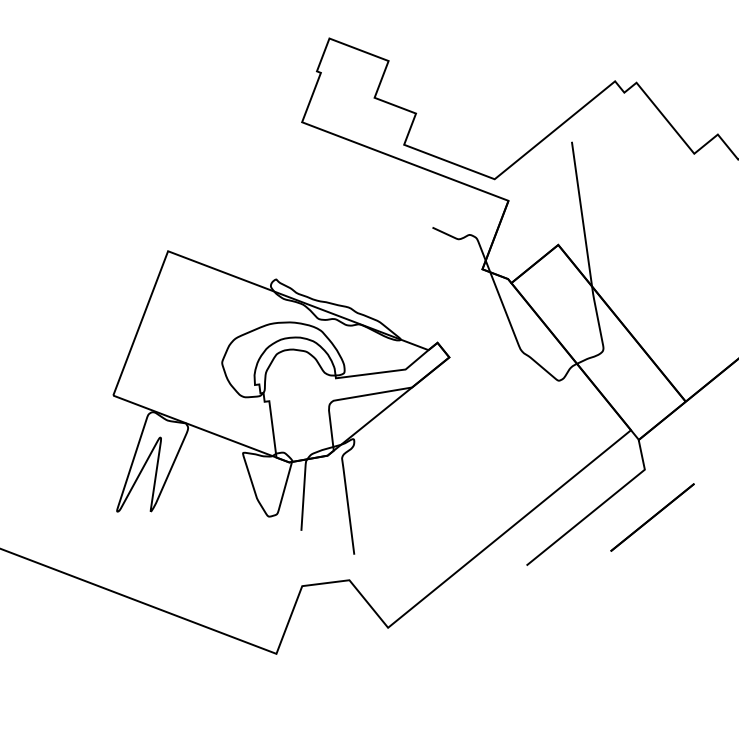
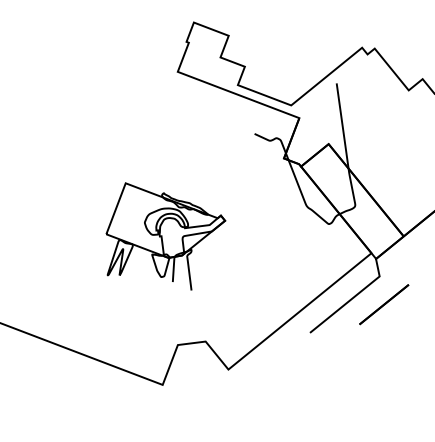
part: (281, 401) -> (165, 236), size x0.6

